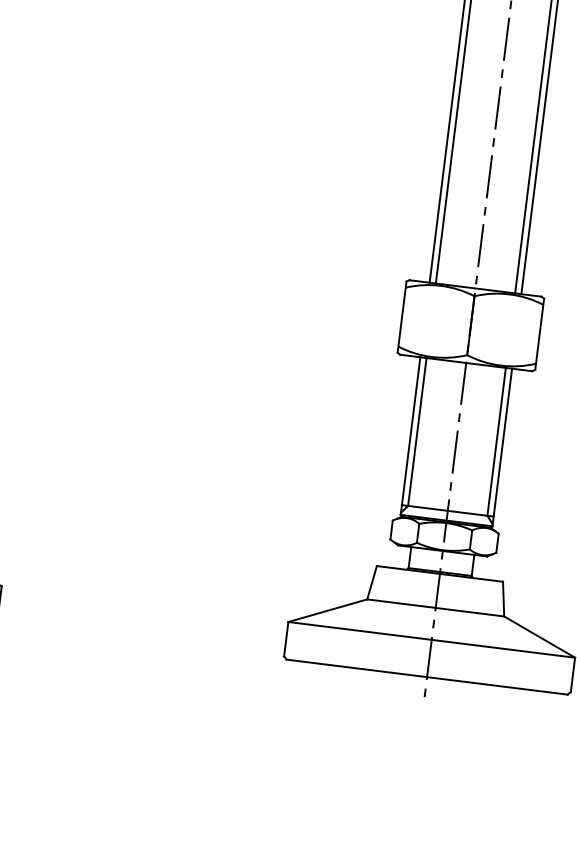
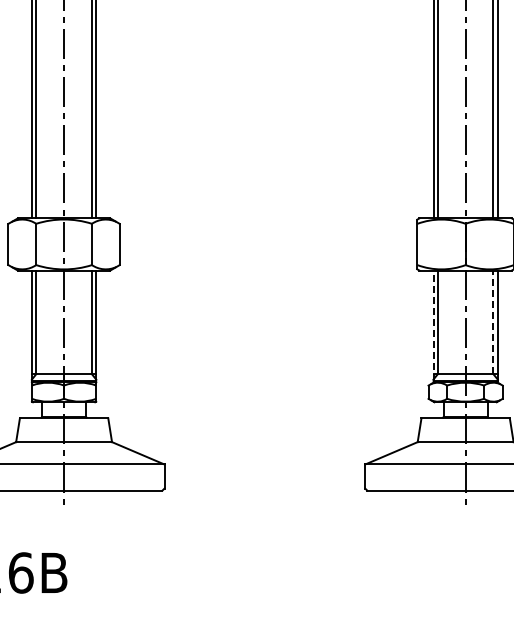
line: (410, 435) -> (433, 325), solid -> dashed
line: (496, 442) -> (493, 322), solid -> dashed

